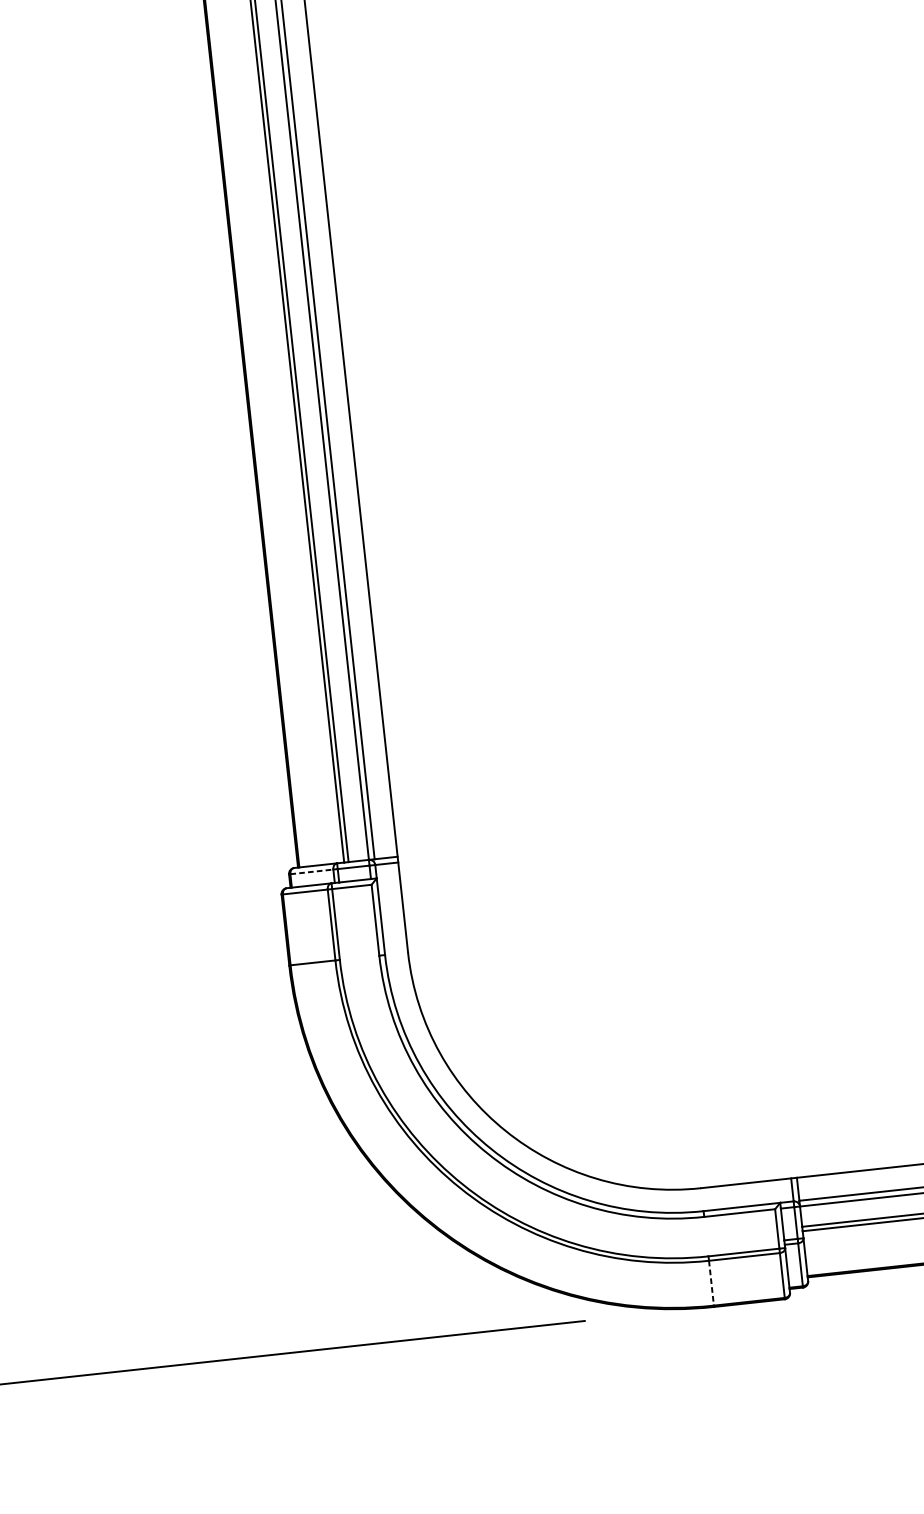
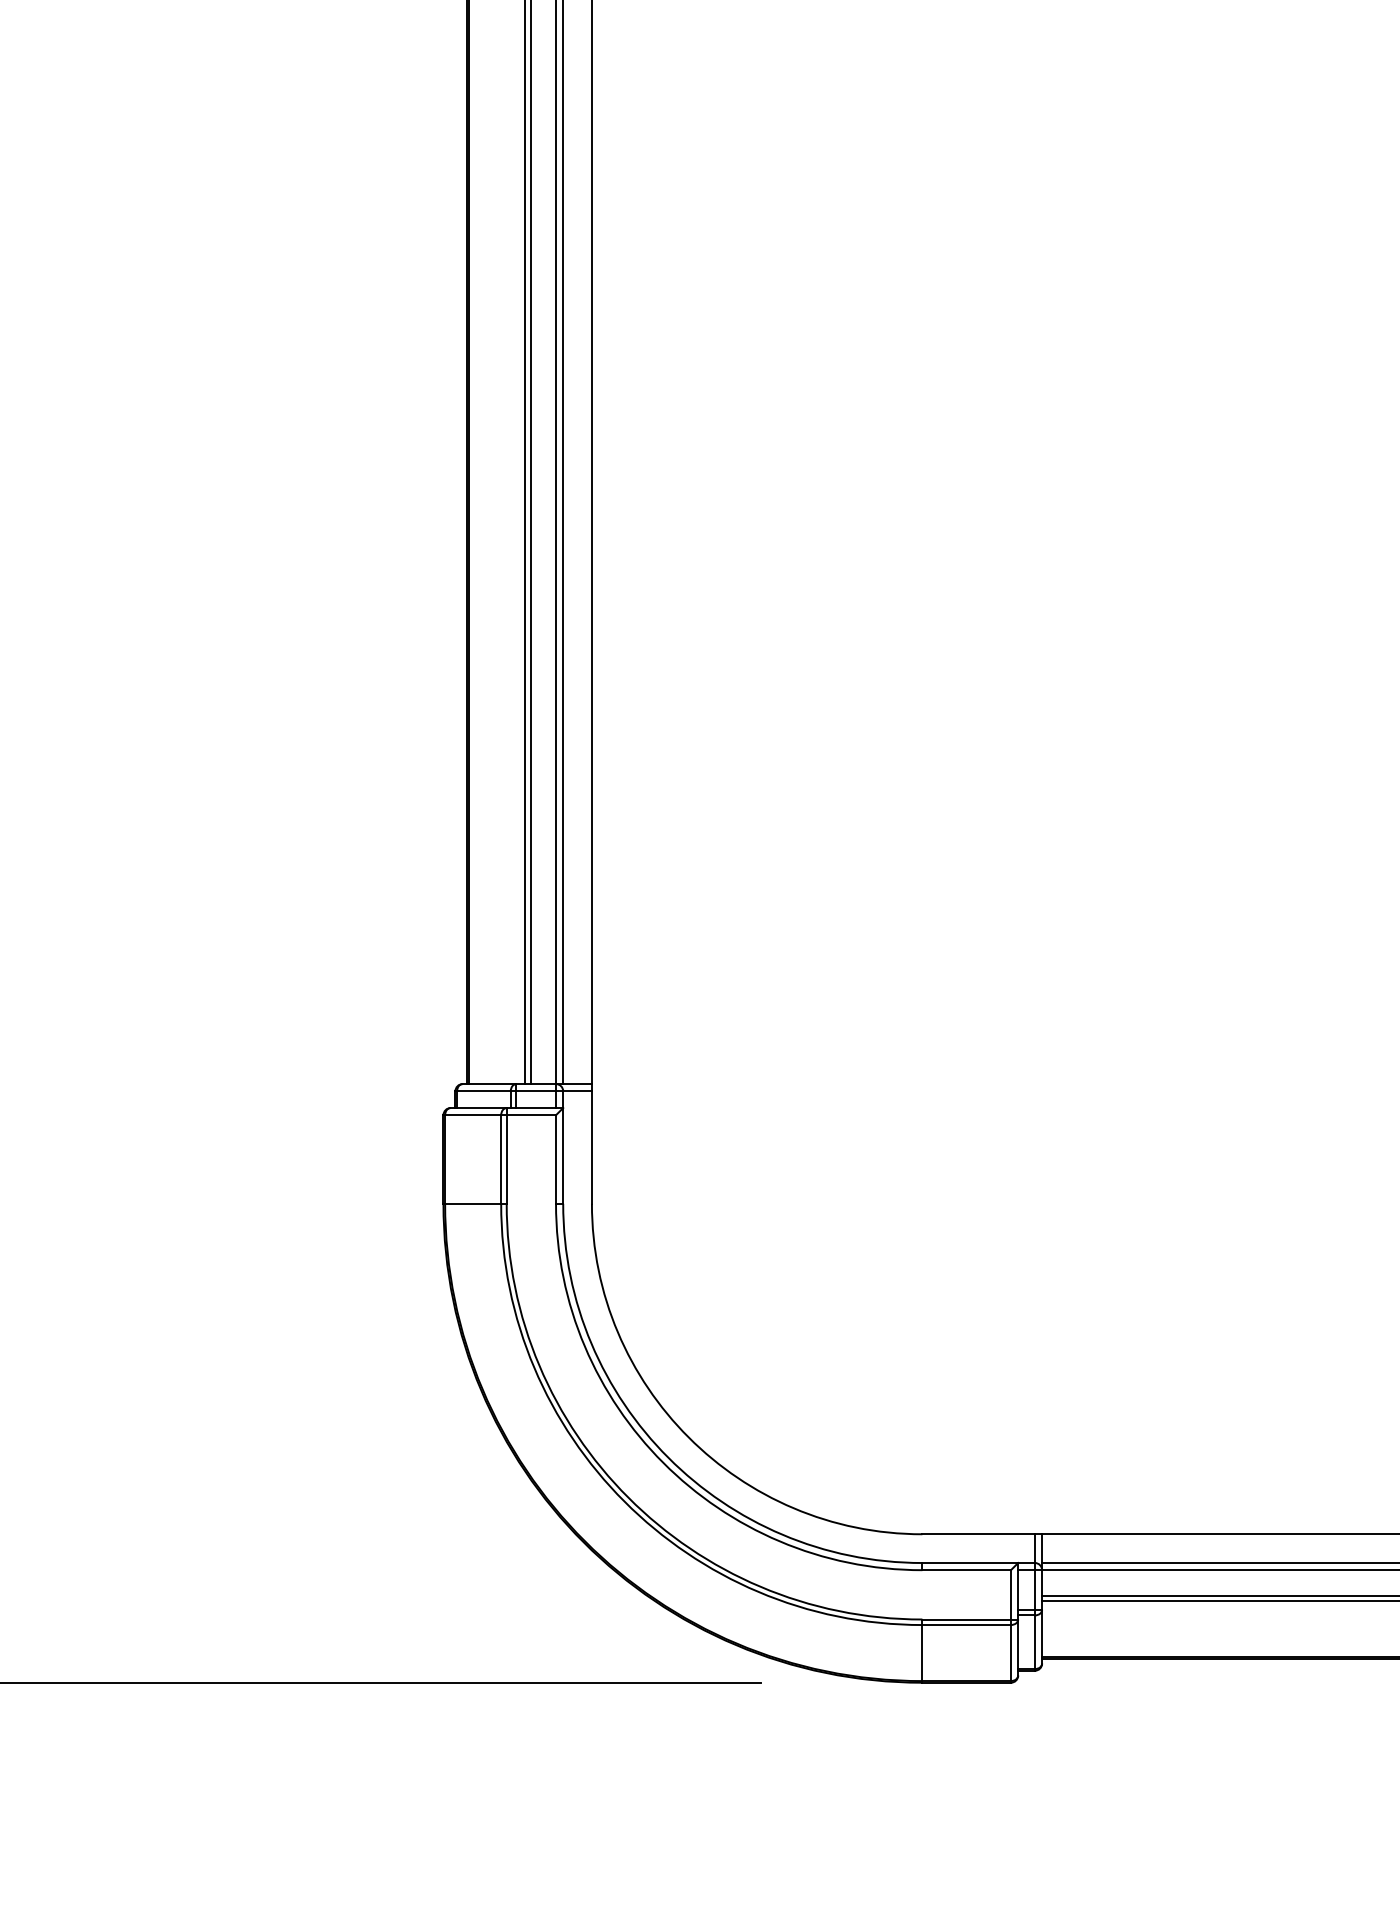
line: (311, 872) -> (483, 1091), dashed -> solid
line: (711, 1283) -> (922, 1653), dashed -> solid

